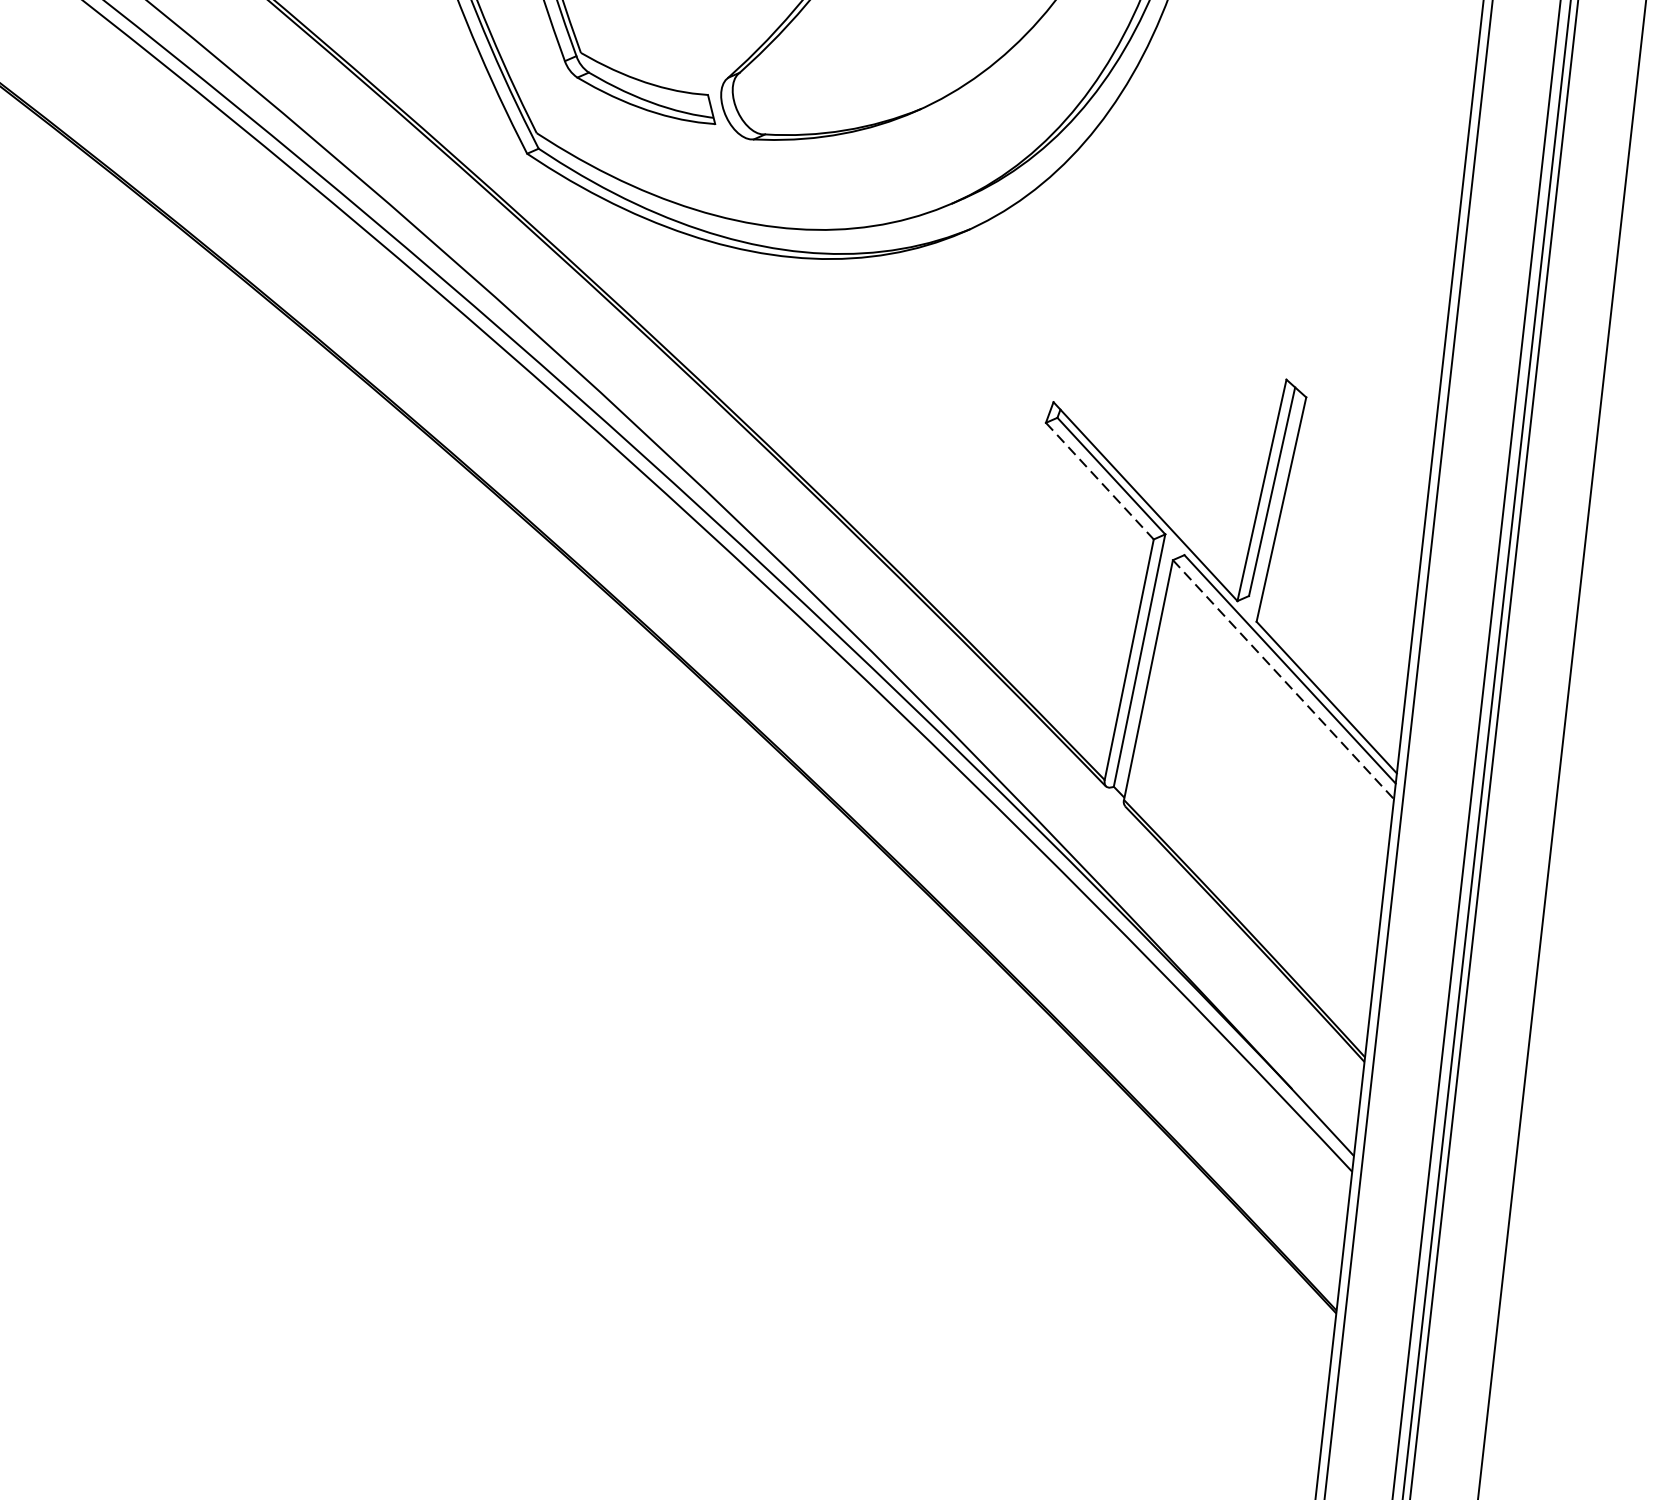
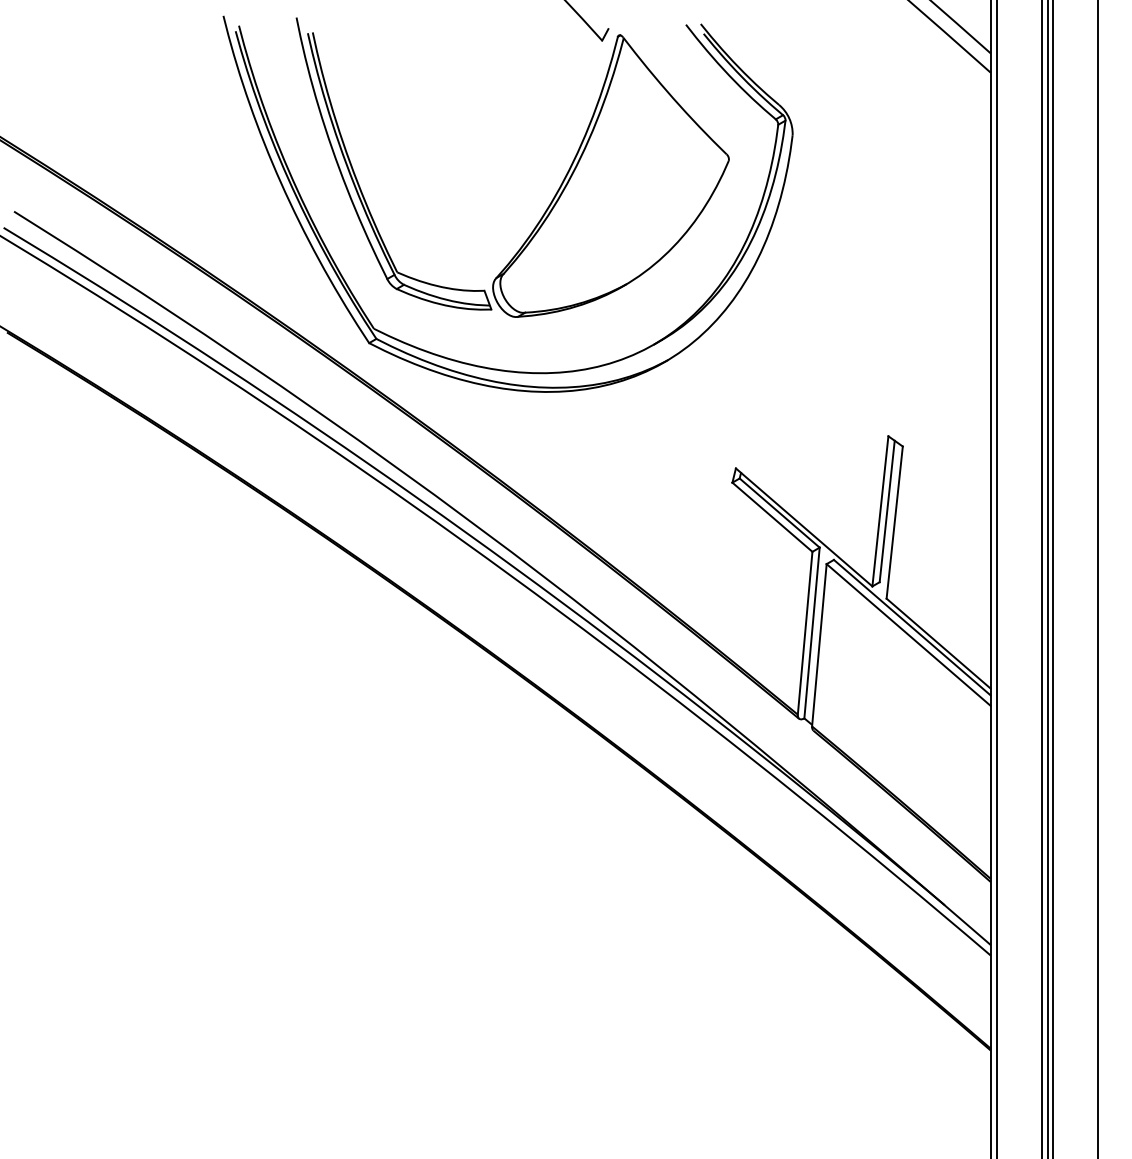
line: (1099, 481) -> (772, 517), dashed -> solid
line: (1284, 680) -> (909, 635), dashed -> solid

